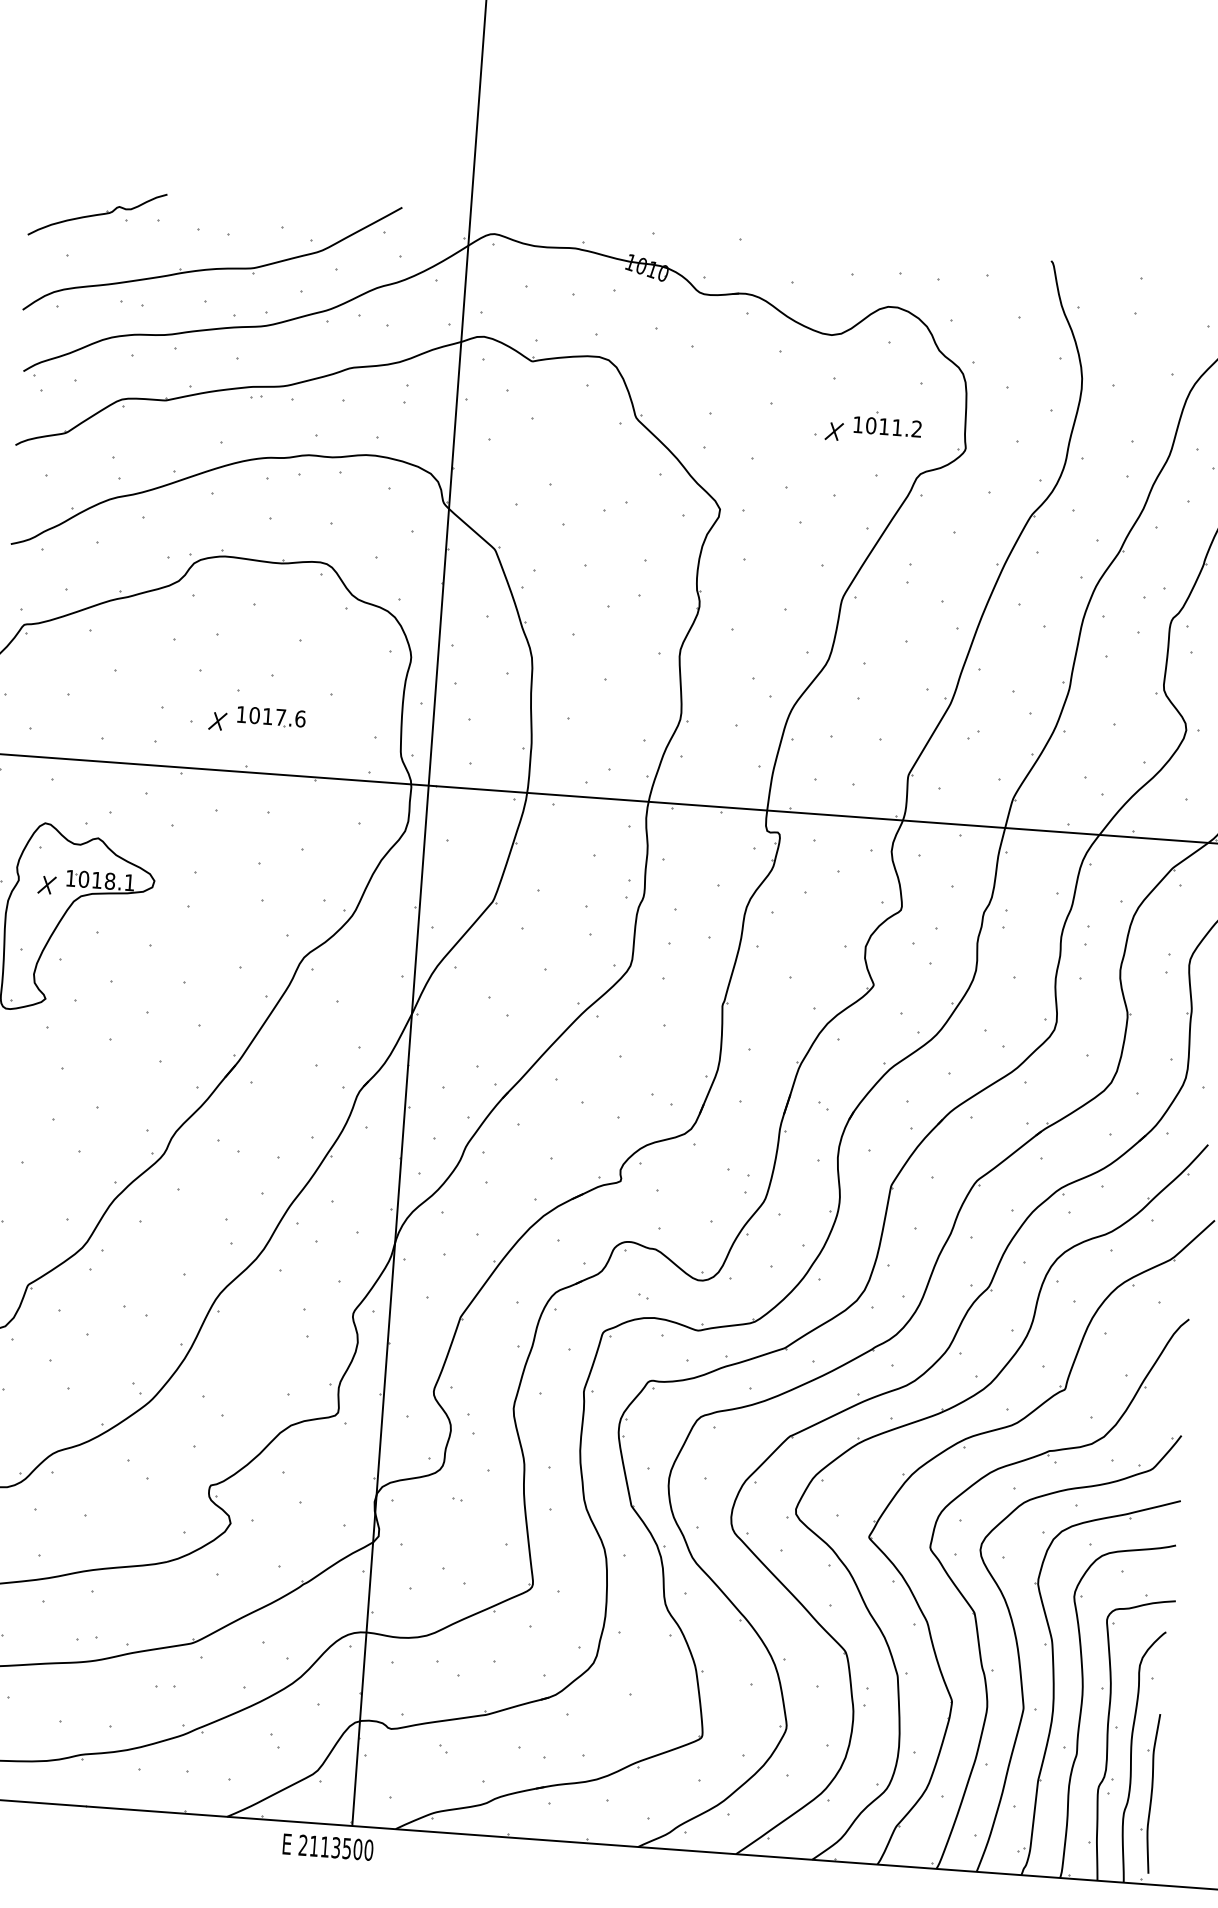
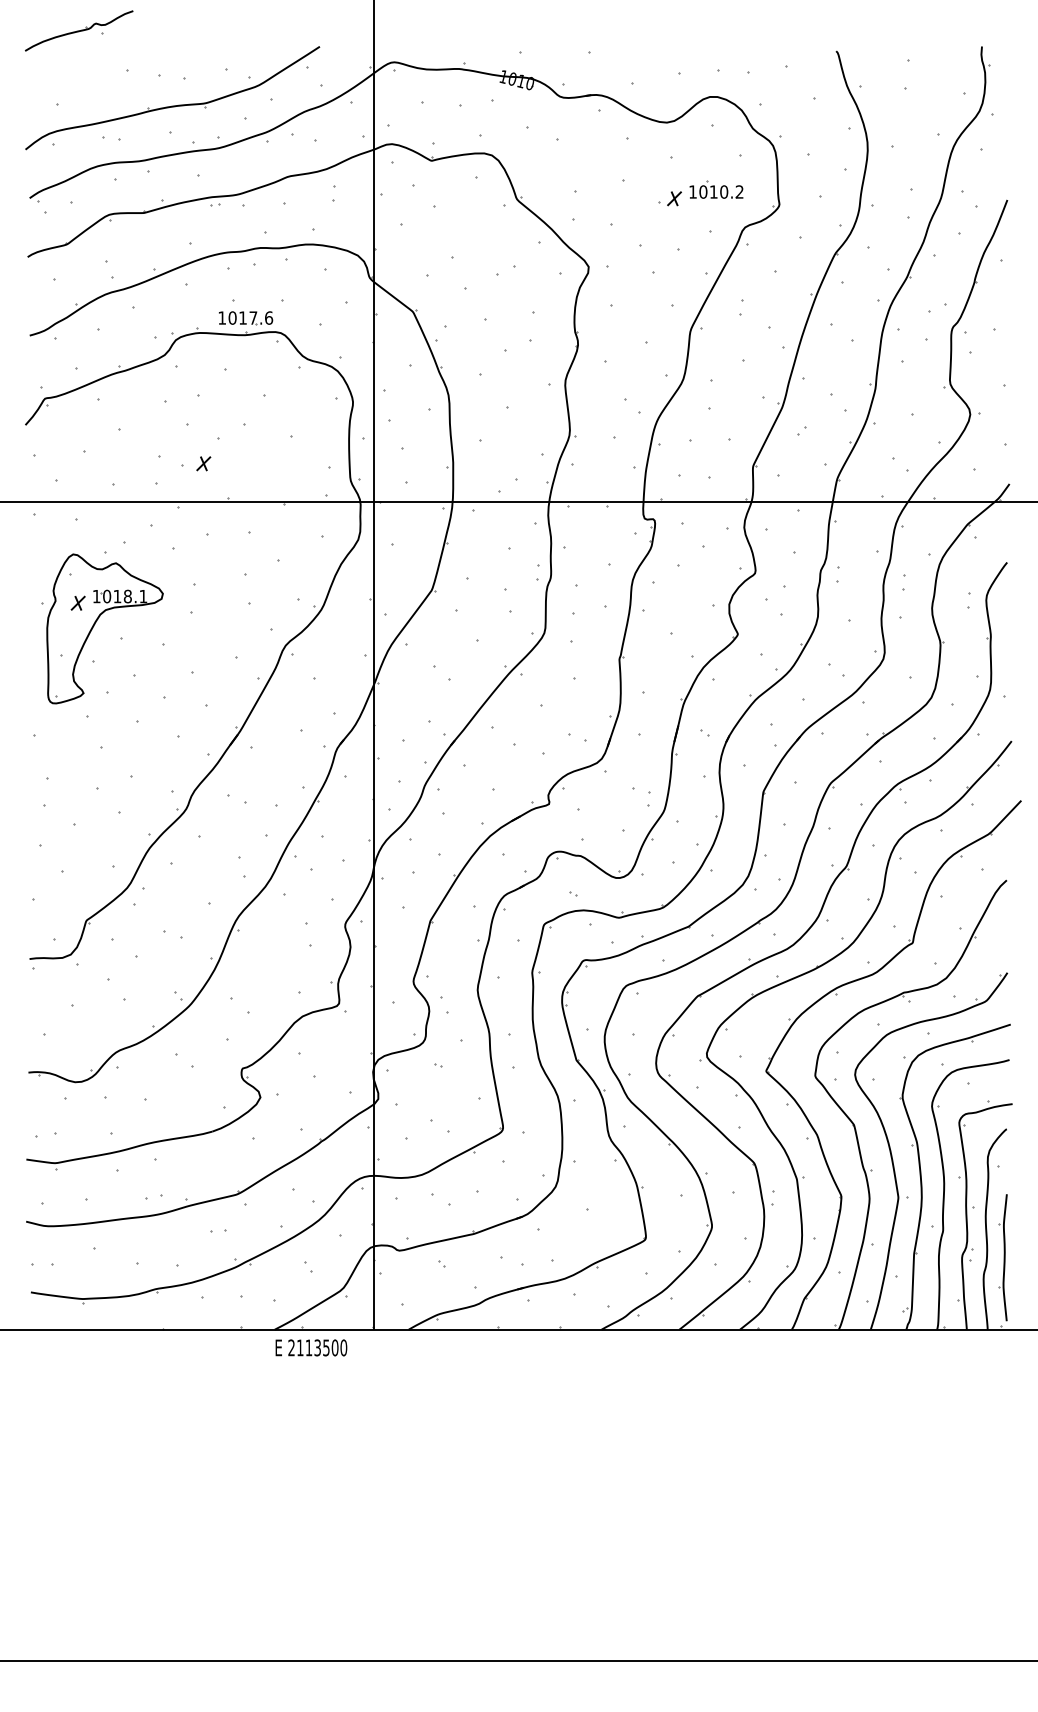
part: (97, 214) -> (79, 30), moved
text: (897, 427) -> (724, 191), 1011.2 -> 1010.2
part: (272, 717) -> (246, 318), moved
text: (328, 1846) -> (311, 1347), moved

